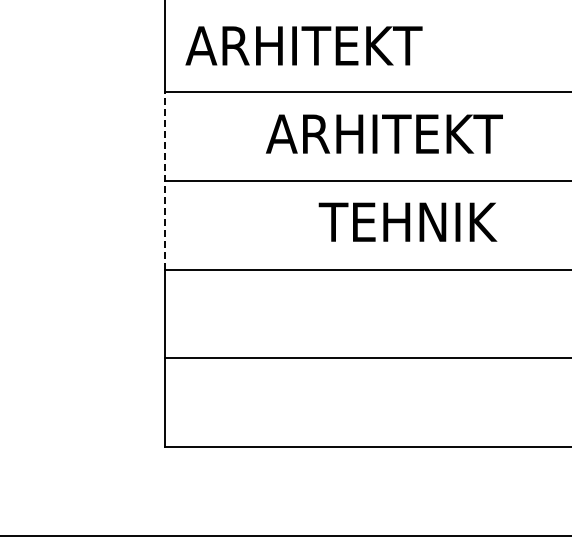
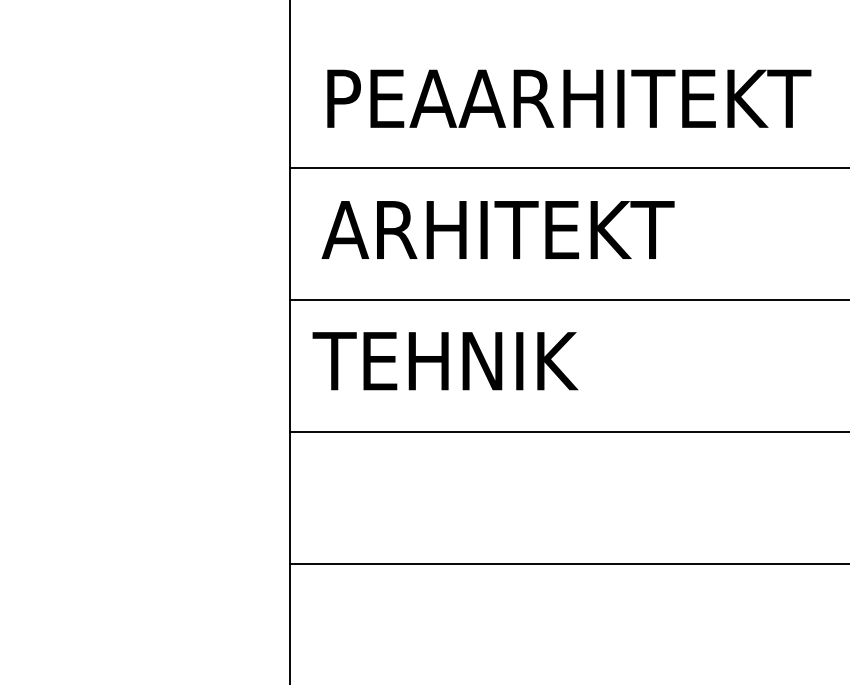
text: (349, 45) -> (565, 98), ARHITEKT -> PEAARHITEKT
text: (384, 133) -> (498, 229), moved
line: (164, 180) -> (289, 299), dashed -> solid
text: (407, 221) -> (444, 360), moved

